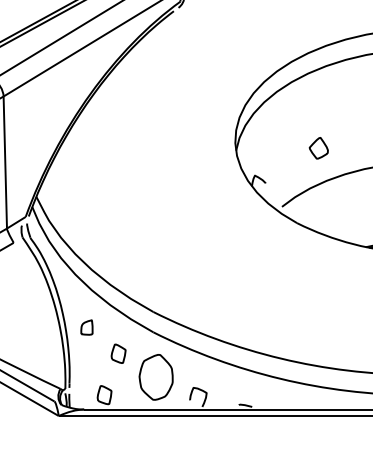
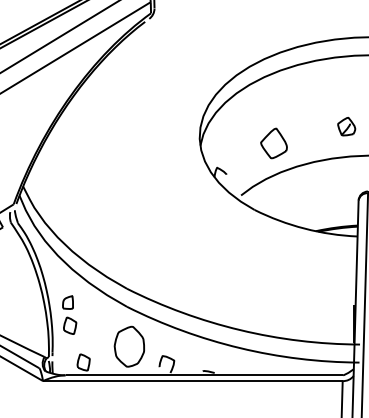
part: (318, 148) -> (273, 143), size x1.6
part: (119, 353) -> (70, 325), moved

